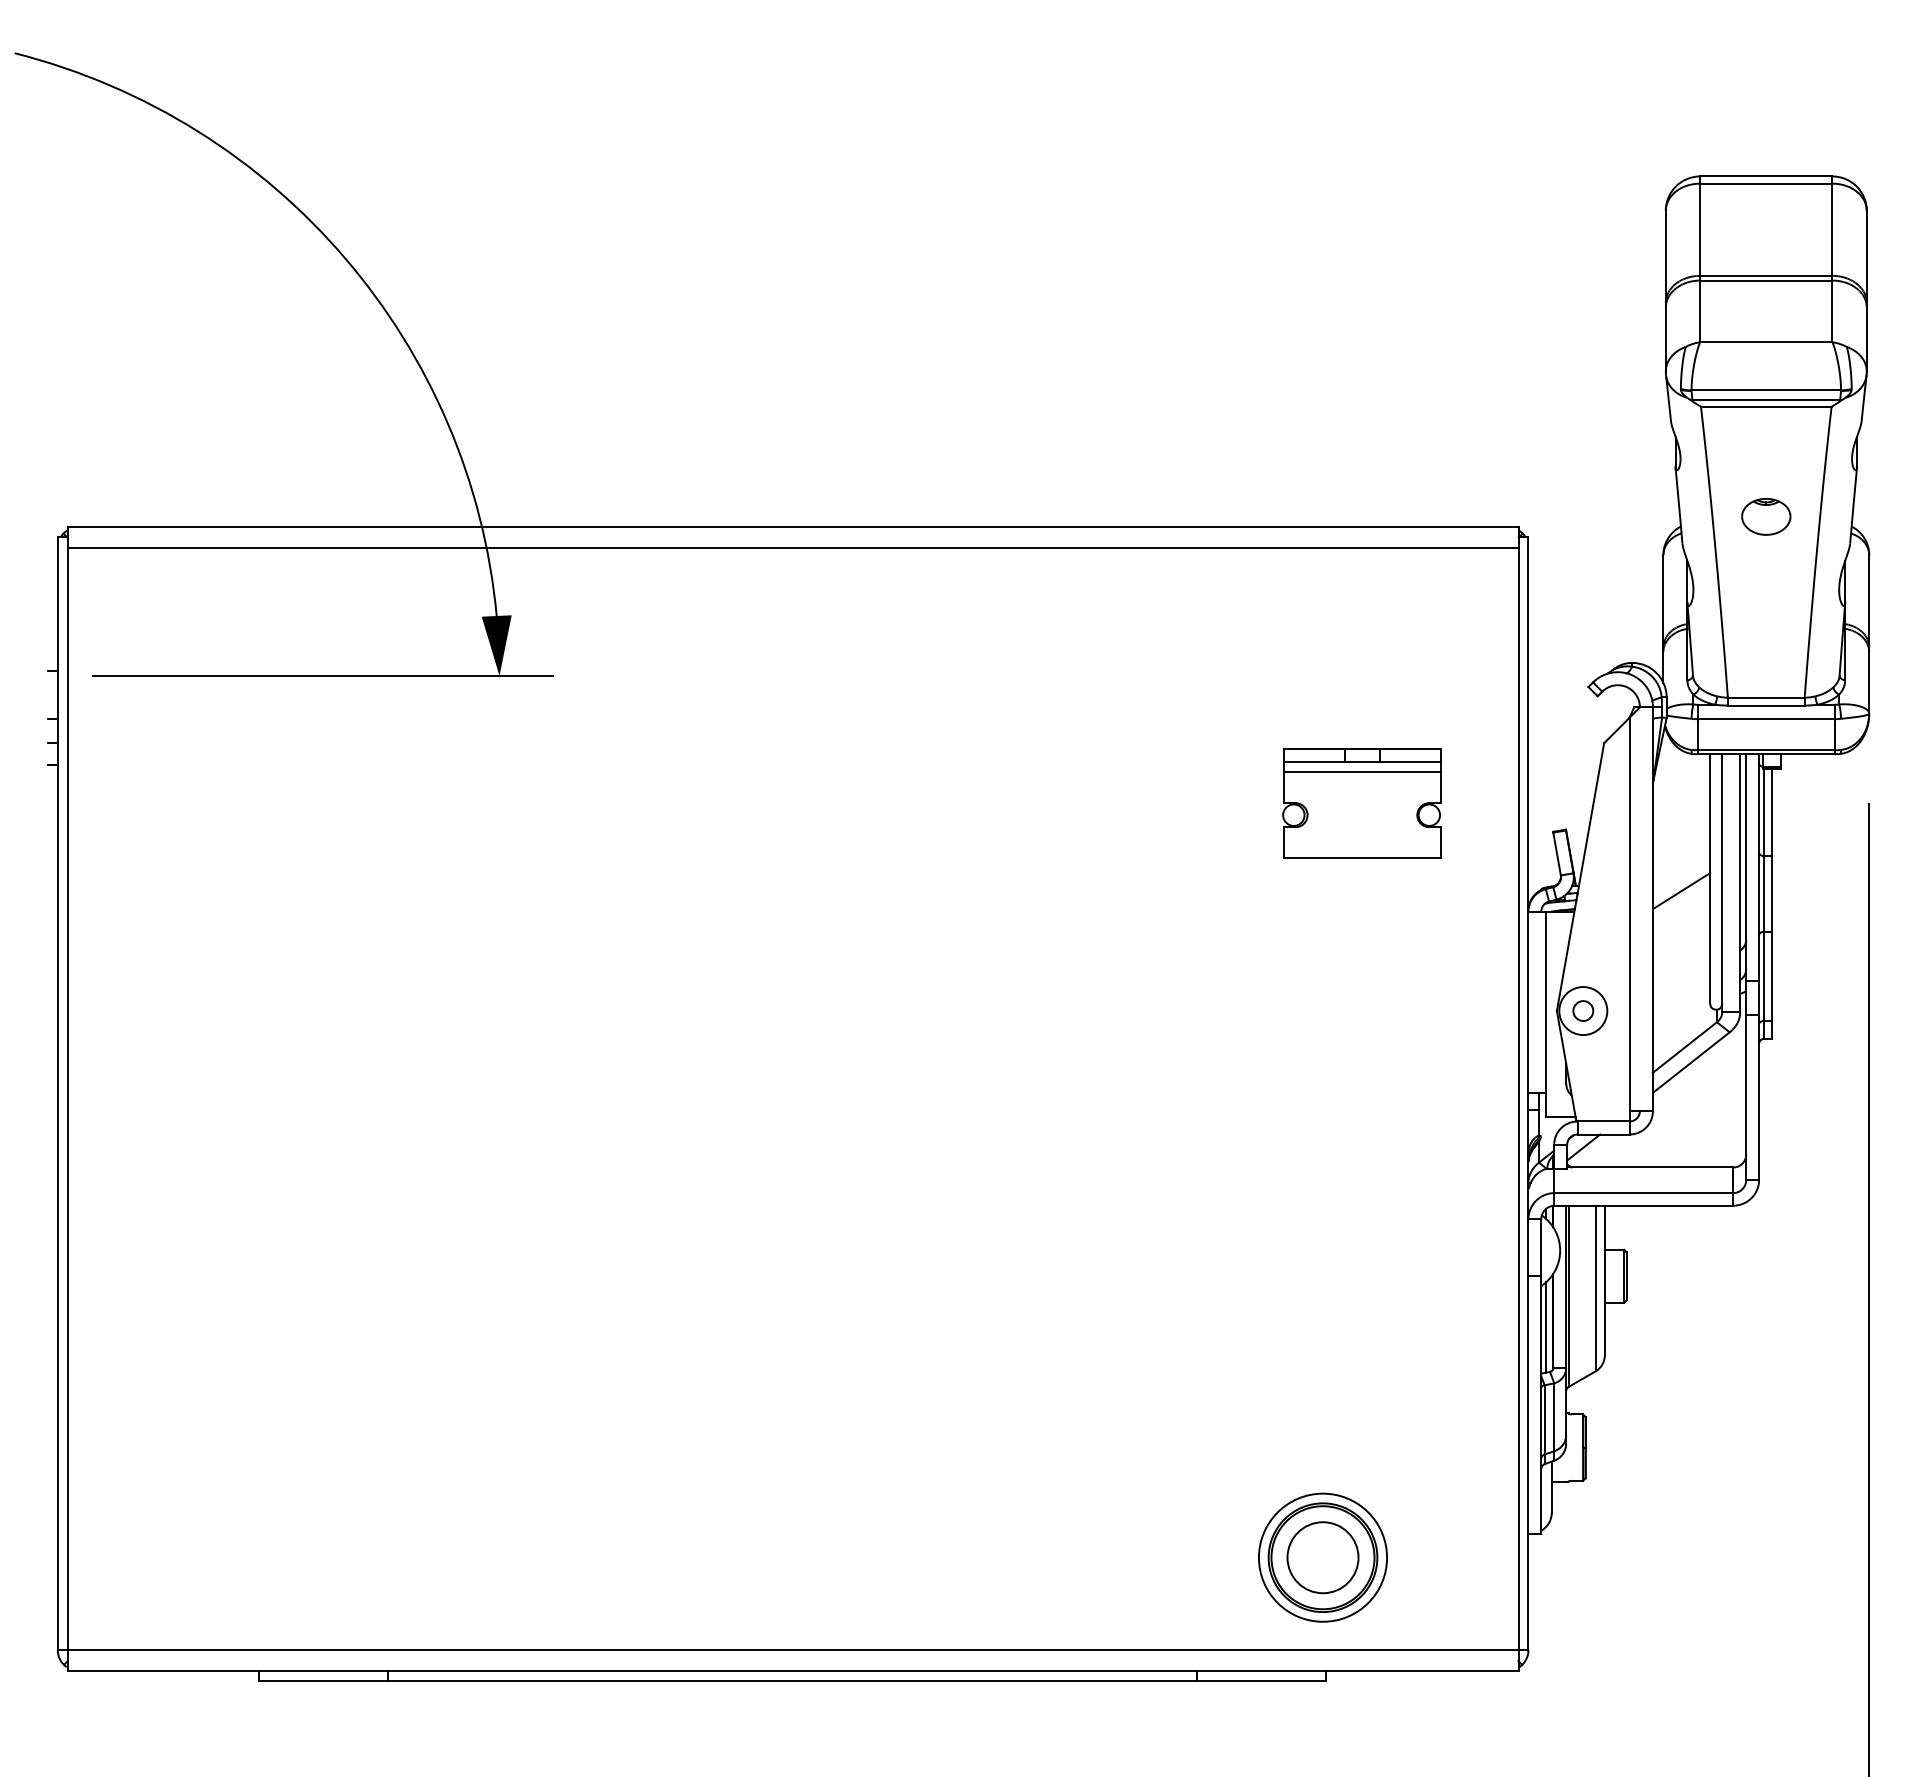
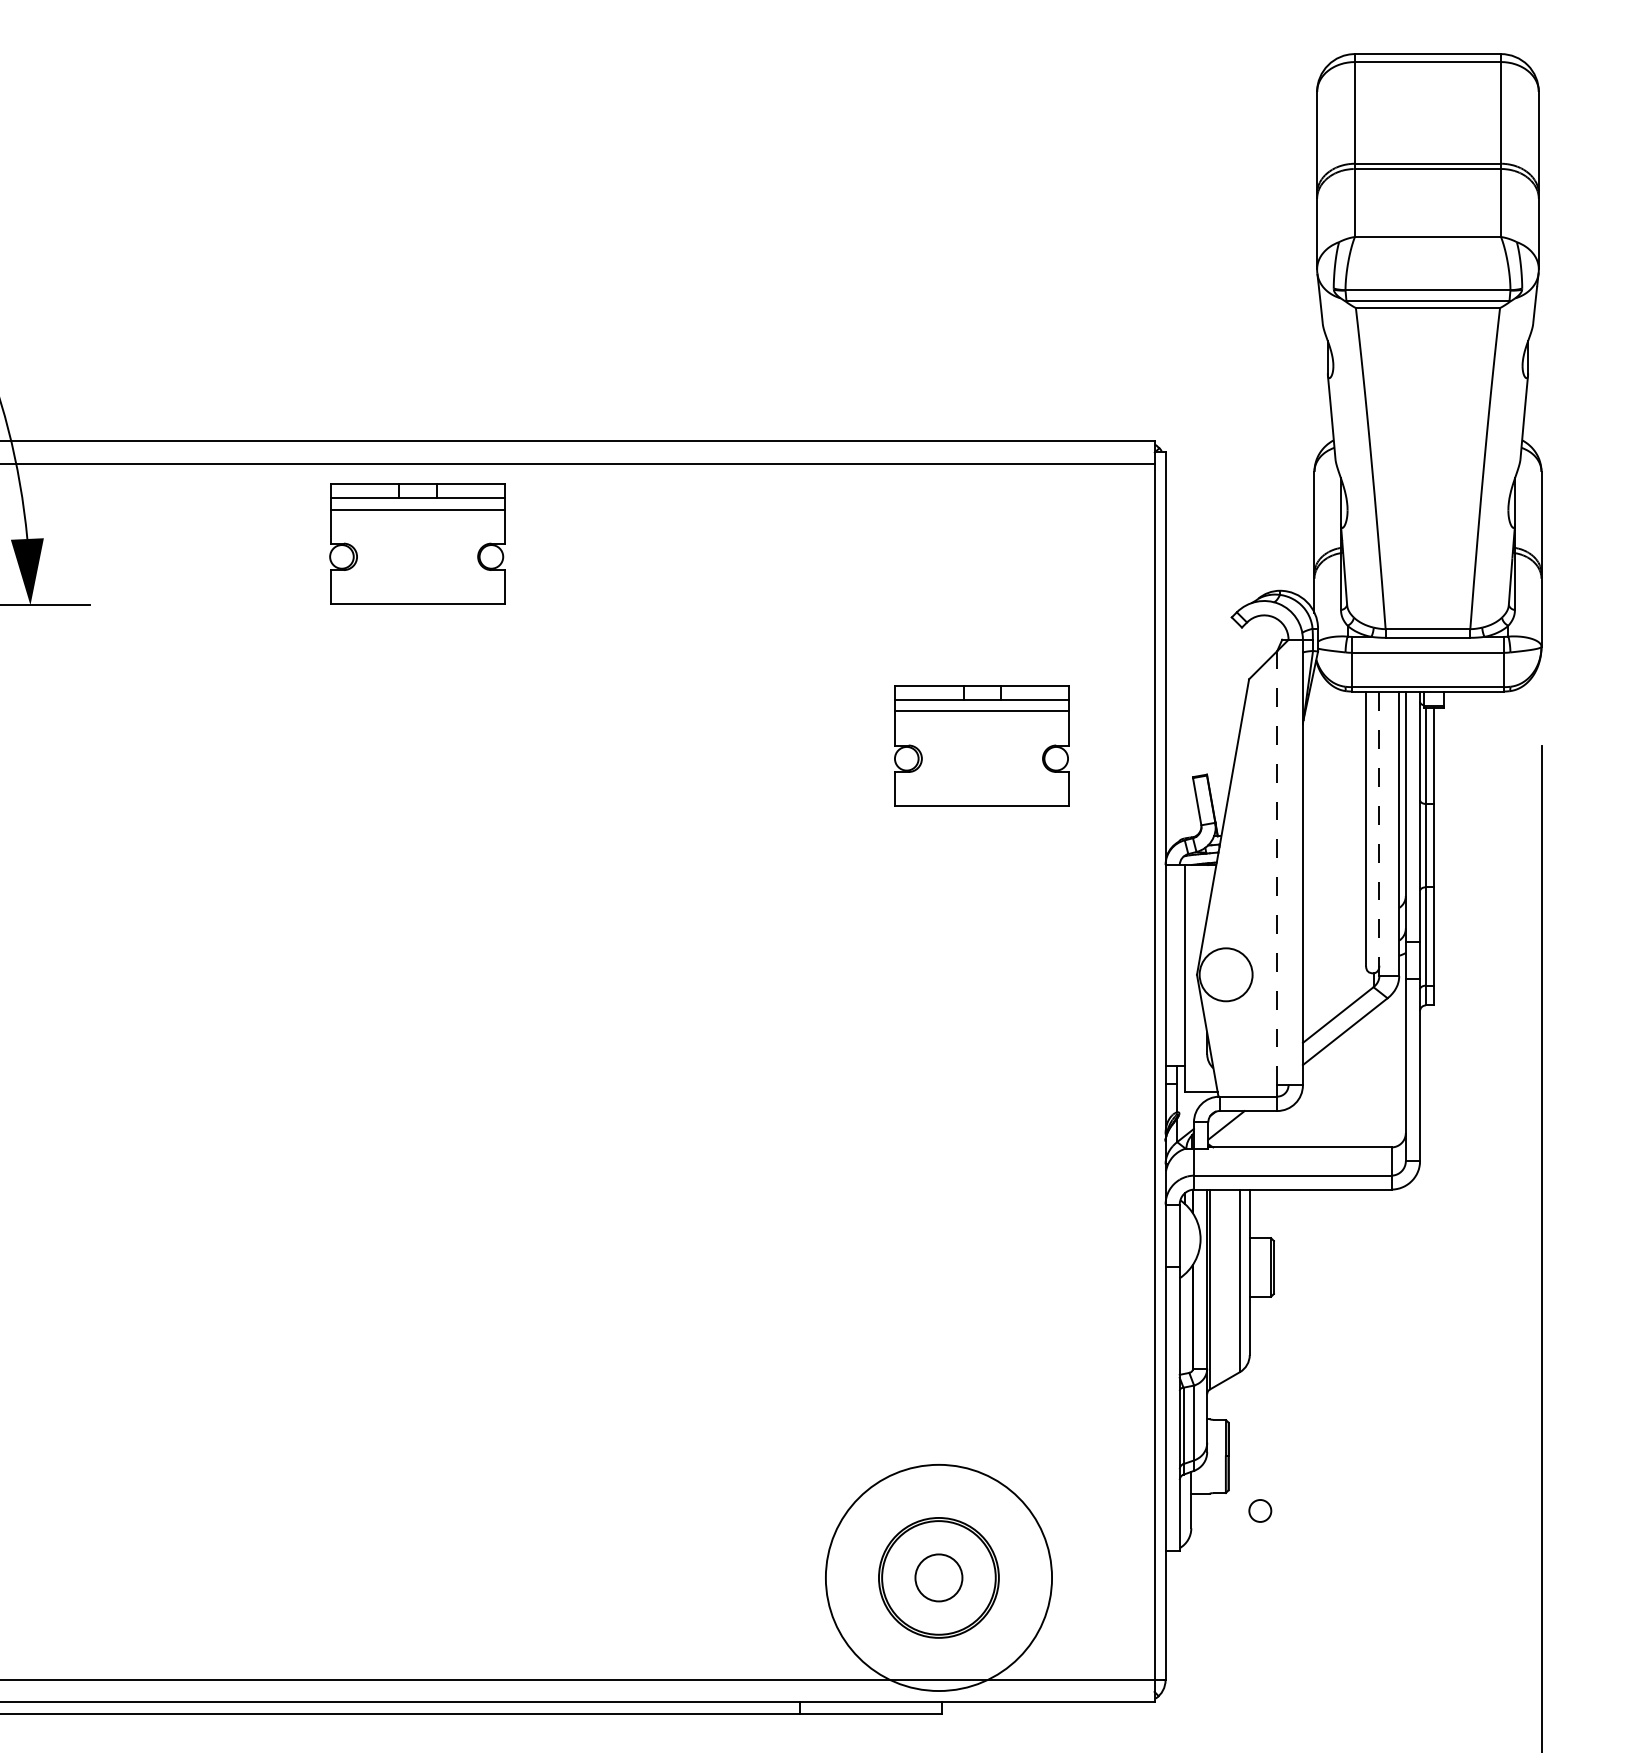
part: (1766, 516) -> (1428, 429), removed
part: (849, 620) -> (416, 543), added
line: (1722, 883) -> (1379, 834), solid -> dashed
line: (1681, 891) -> (1334, 842), removed
line: (1629, 914) -> (1277, 868), solid -> dashed
circle: (1583, 1010) -> (1260, 1510), moved
line: (1546, 1327) -> (1185, 1323), removed
circle: (1322, 1557) -> (938, 1577), size x0.6
circle: (1322, 1557) -> (938, 1577), size x1.6

